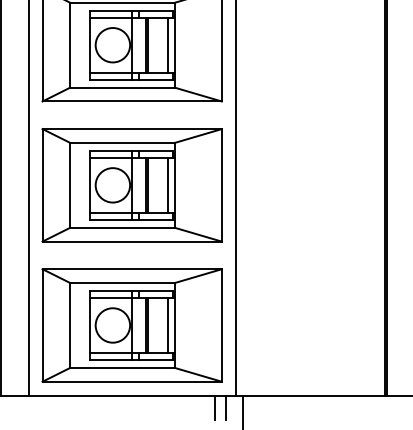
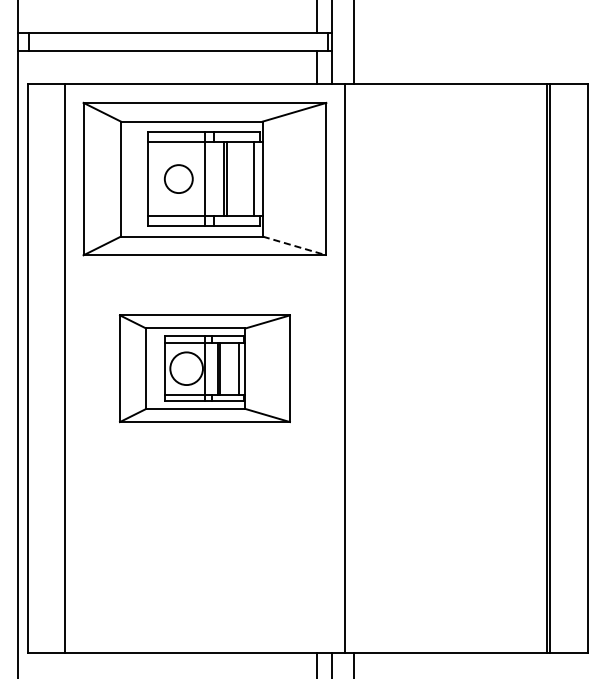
circle: (112, 44) -> (178, 178), size x0.6
line: (199, 95) -> (295, 246), solid -> dashed
part: (131, 185) -> (204, 368), size x0.7
part: (131, 325) -> (204, 558), removed

